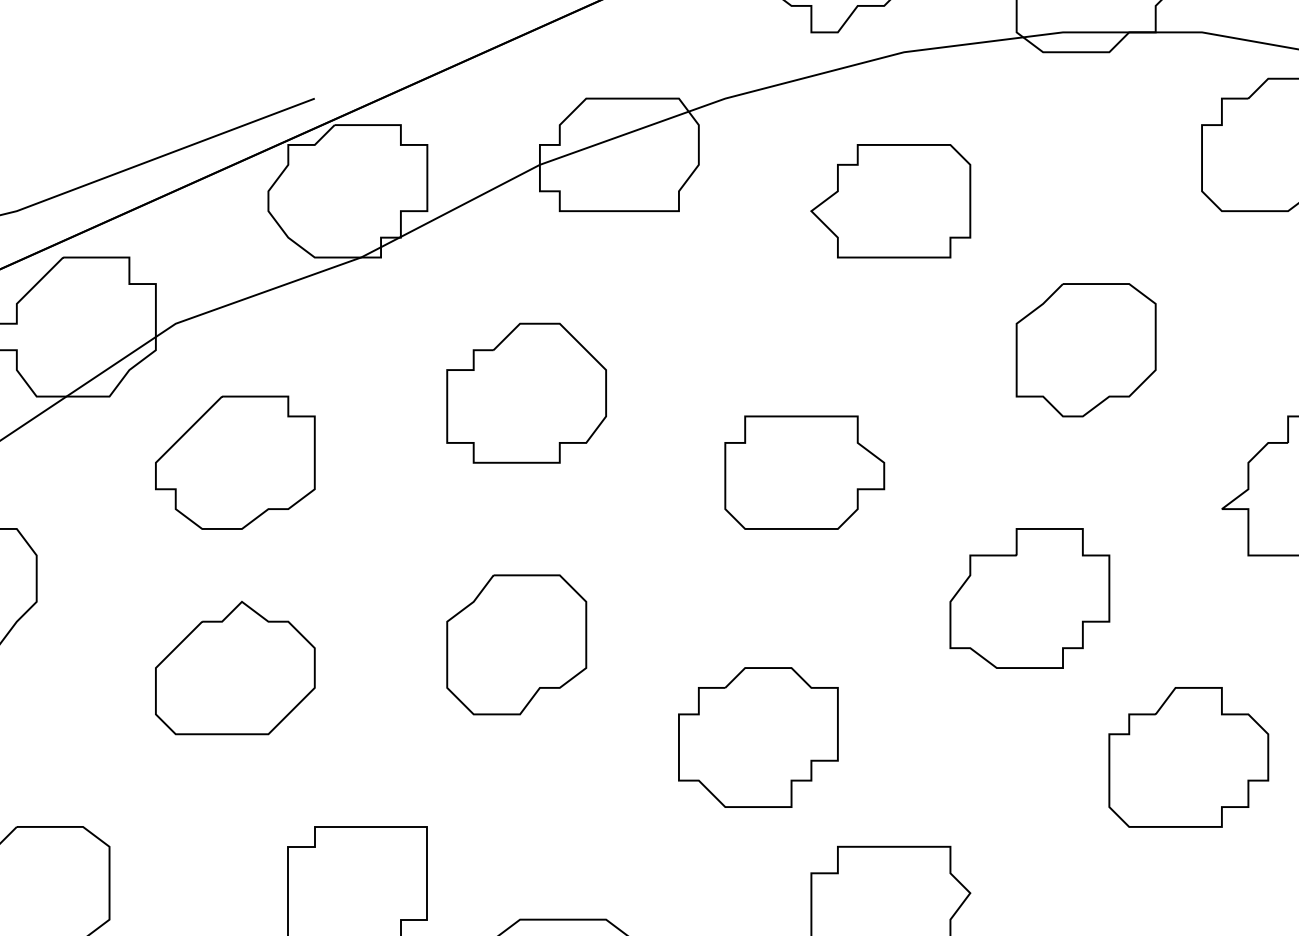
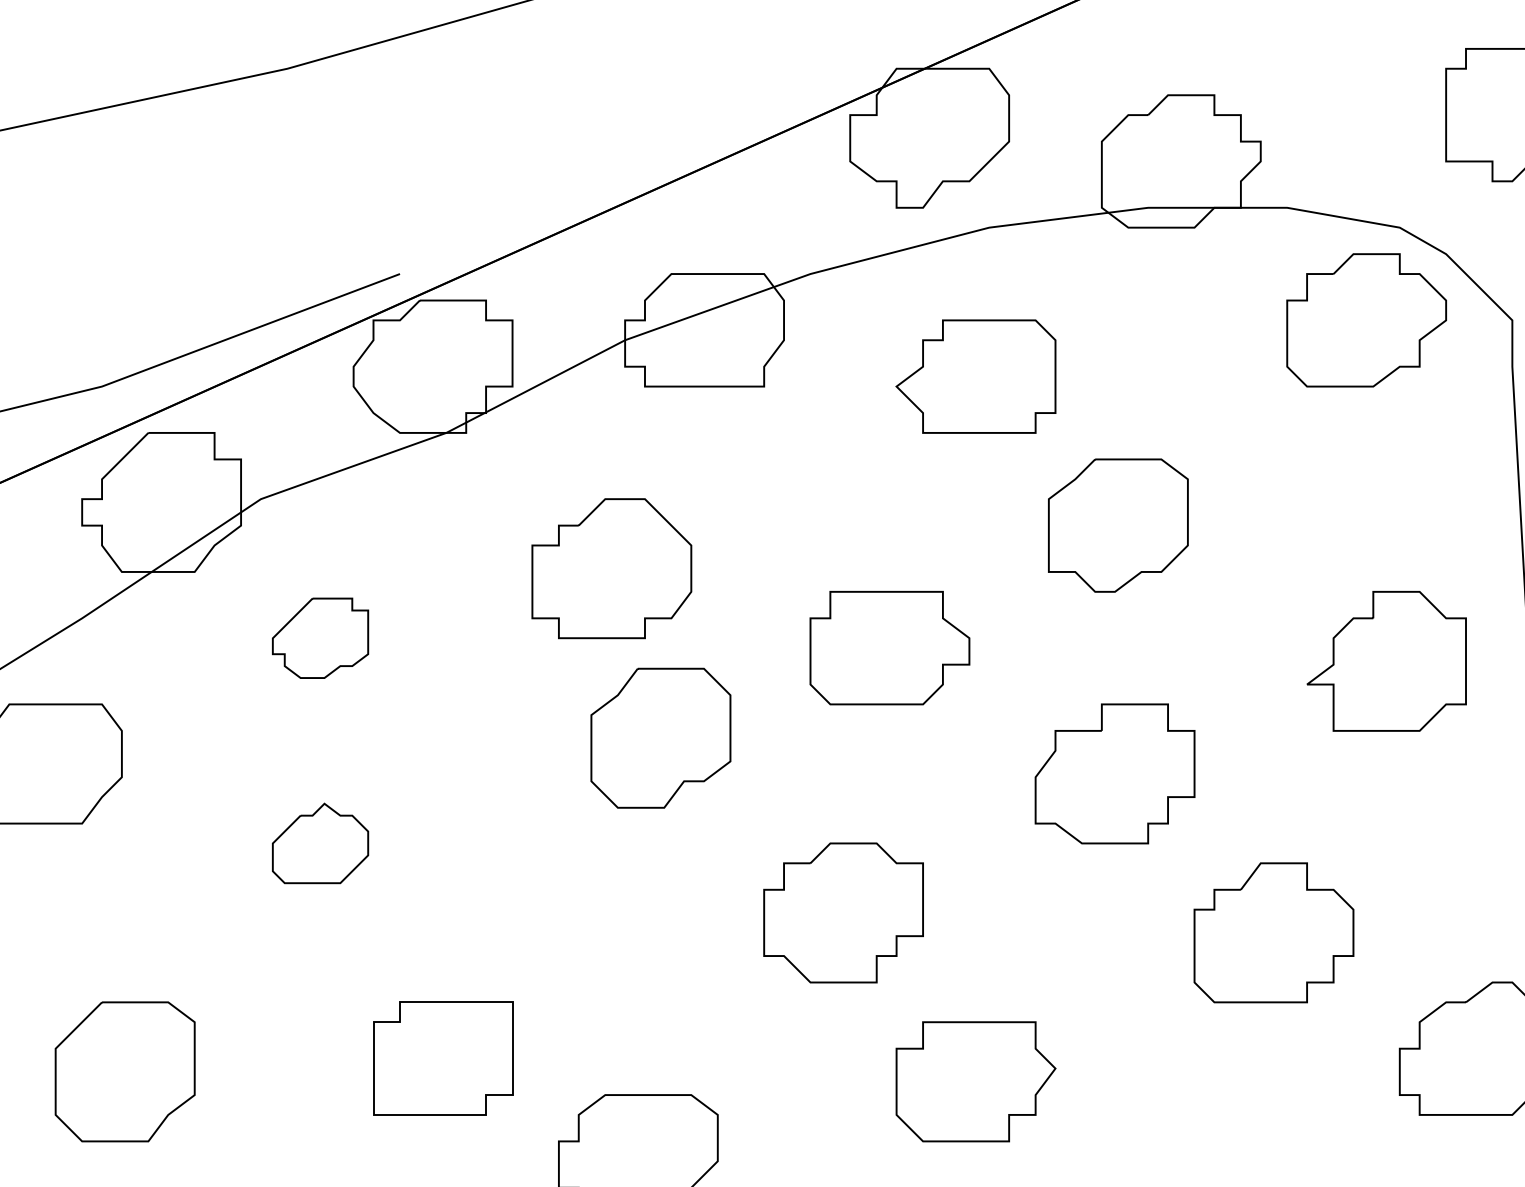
part: (1086, 350) -> (1118, 525), moved
part: (235, 463) -> (320, 638), size x0.6
part: (516, 644) -> (660, 737), moved
part: (235, 668) -> (320, 843), size x0.6

